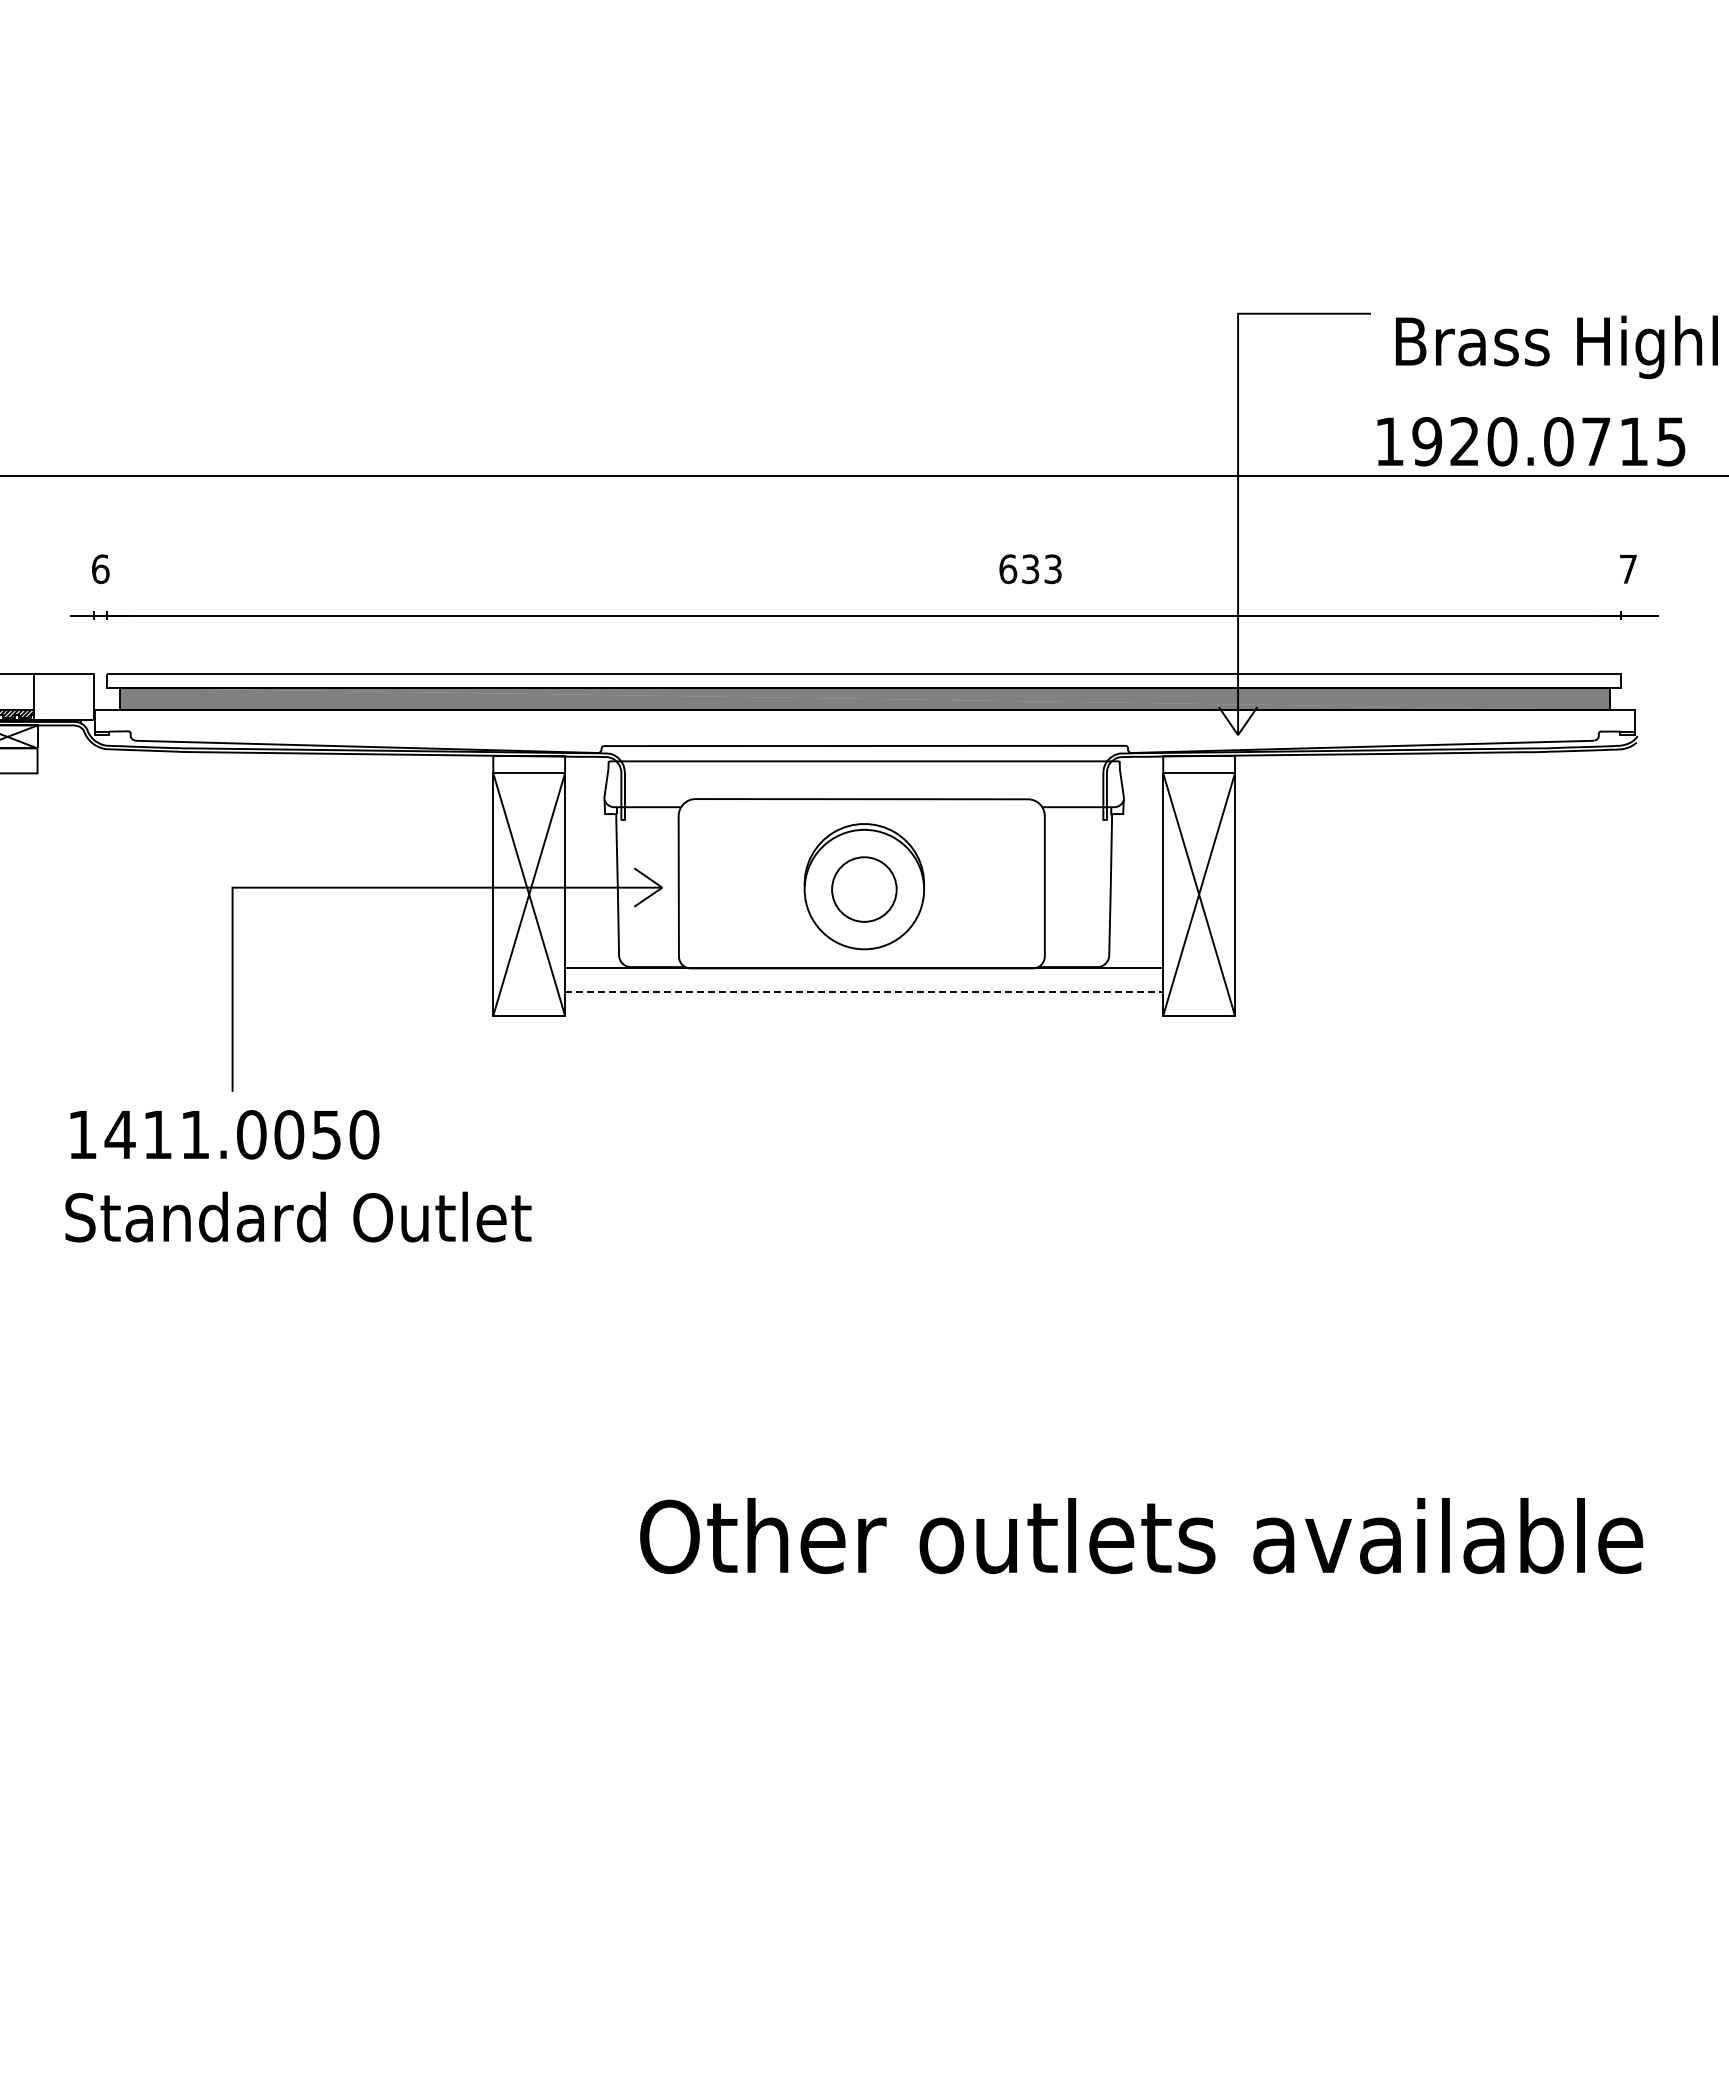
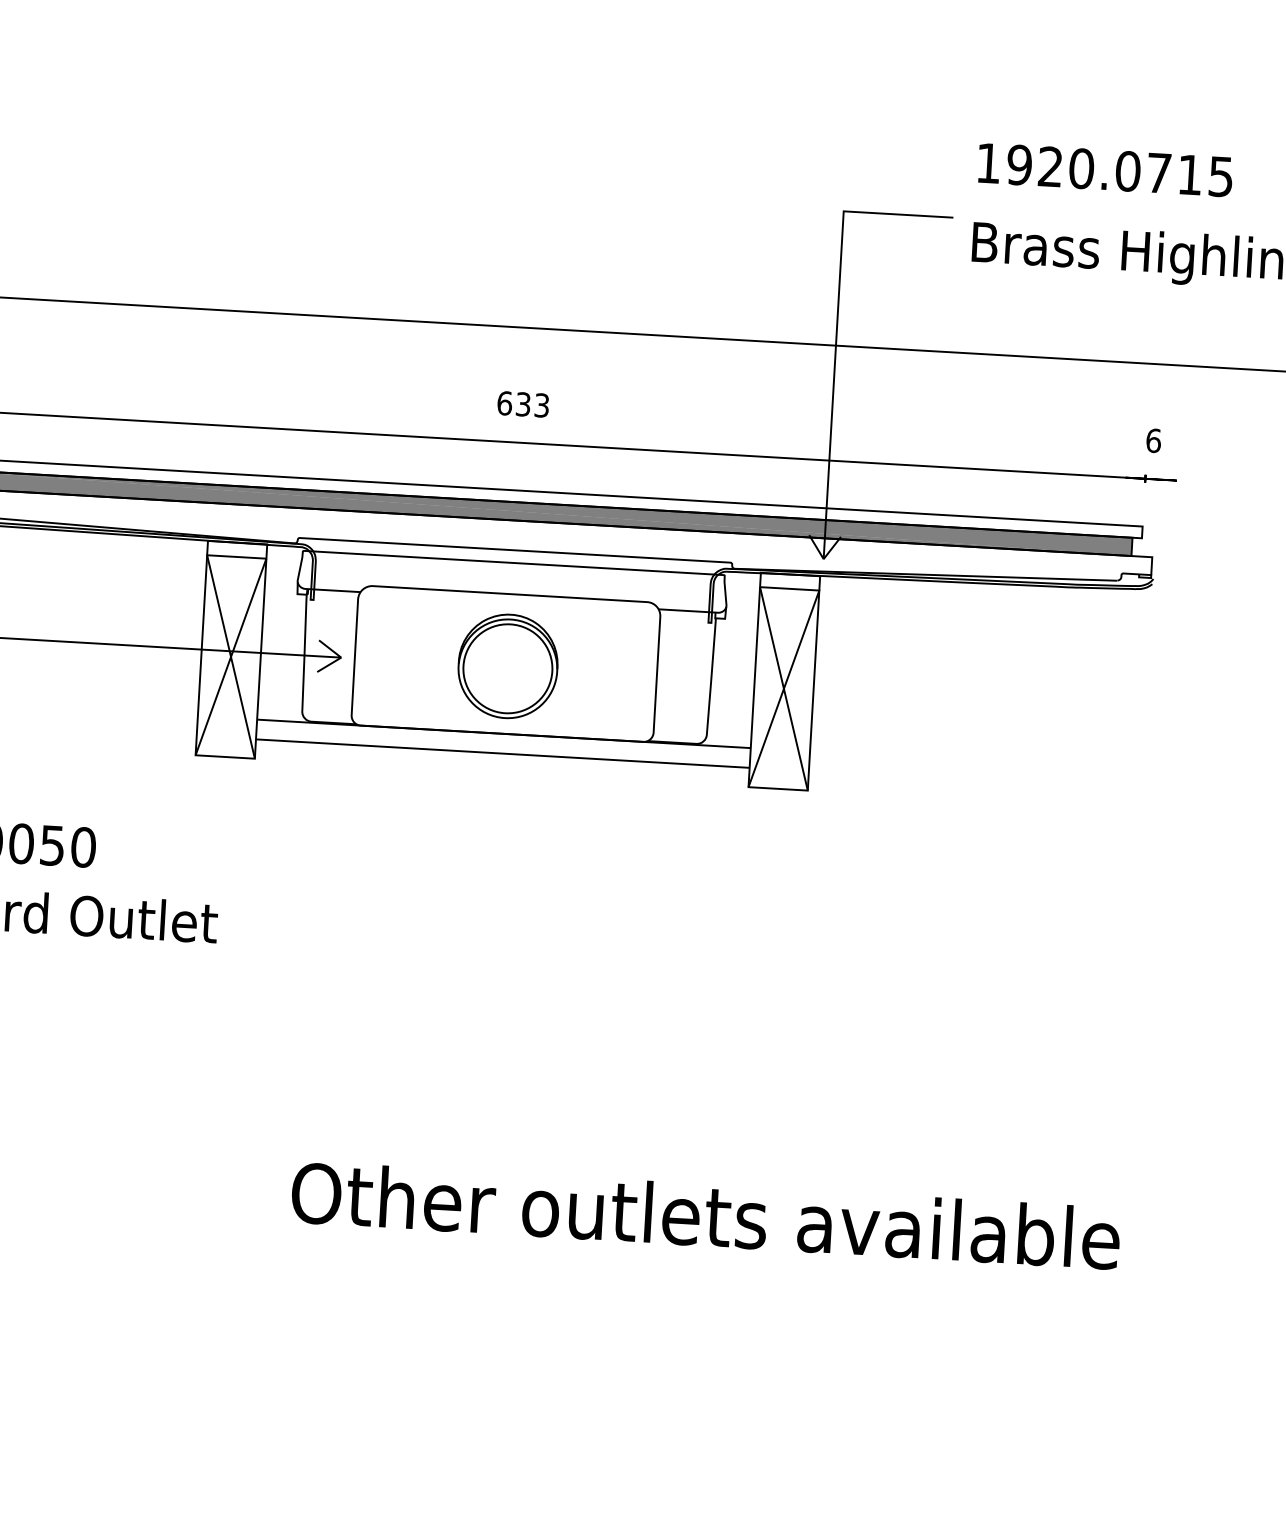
text: (1531, 441) -> (1105, 169), moved
text: (1030, 569) -> (523, 404), moved
text: (1628, 569) -> (1153, 441), 7 -> 6
circle: (864, 889) -> (508, 668), size x1.67
line: (864, 992) -> (503, 753), dashed -> solid

